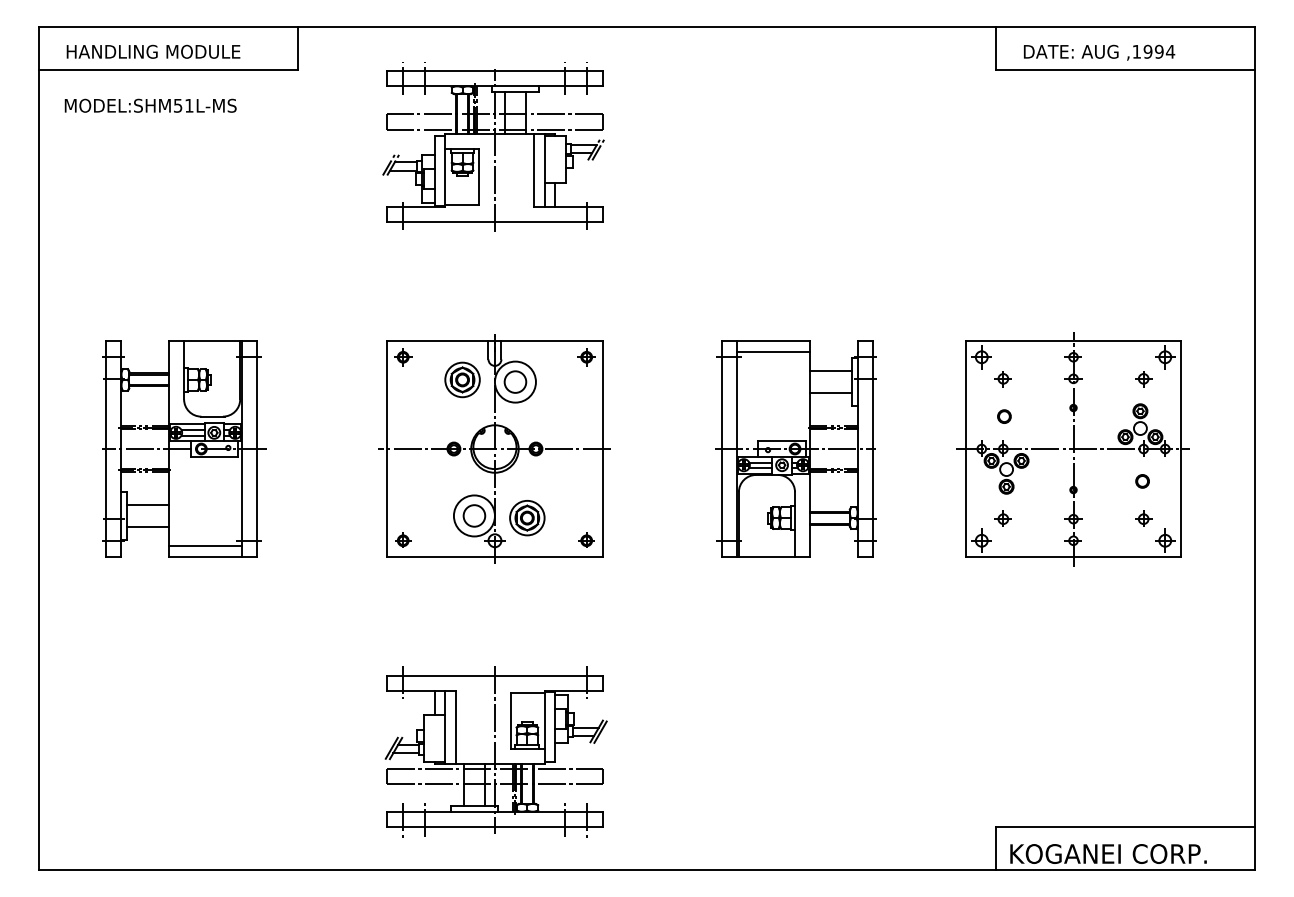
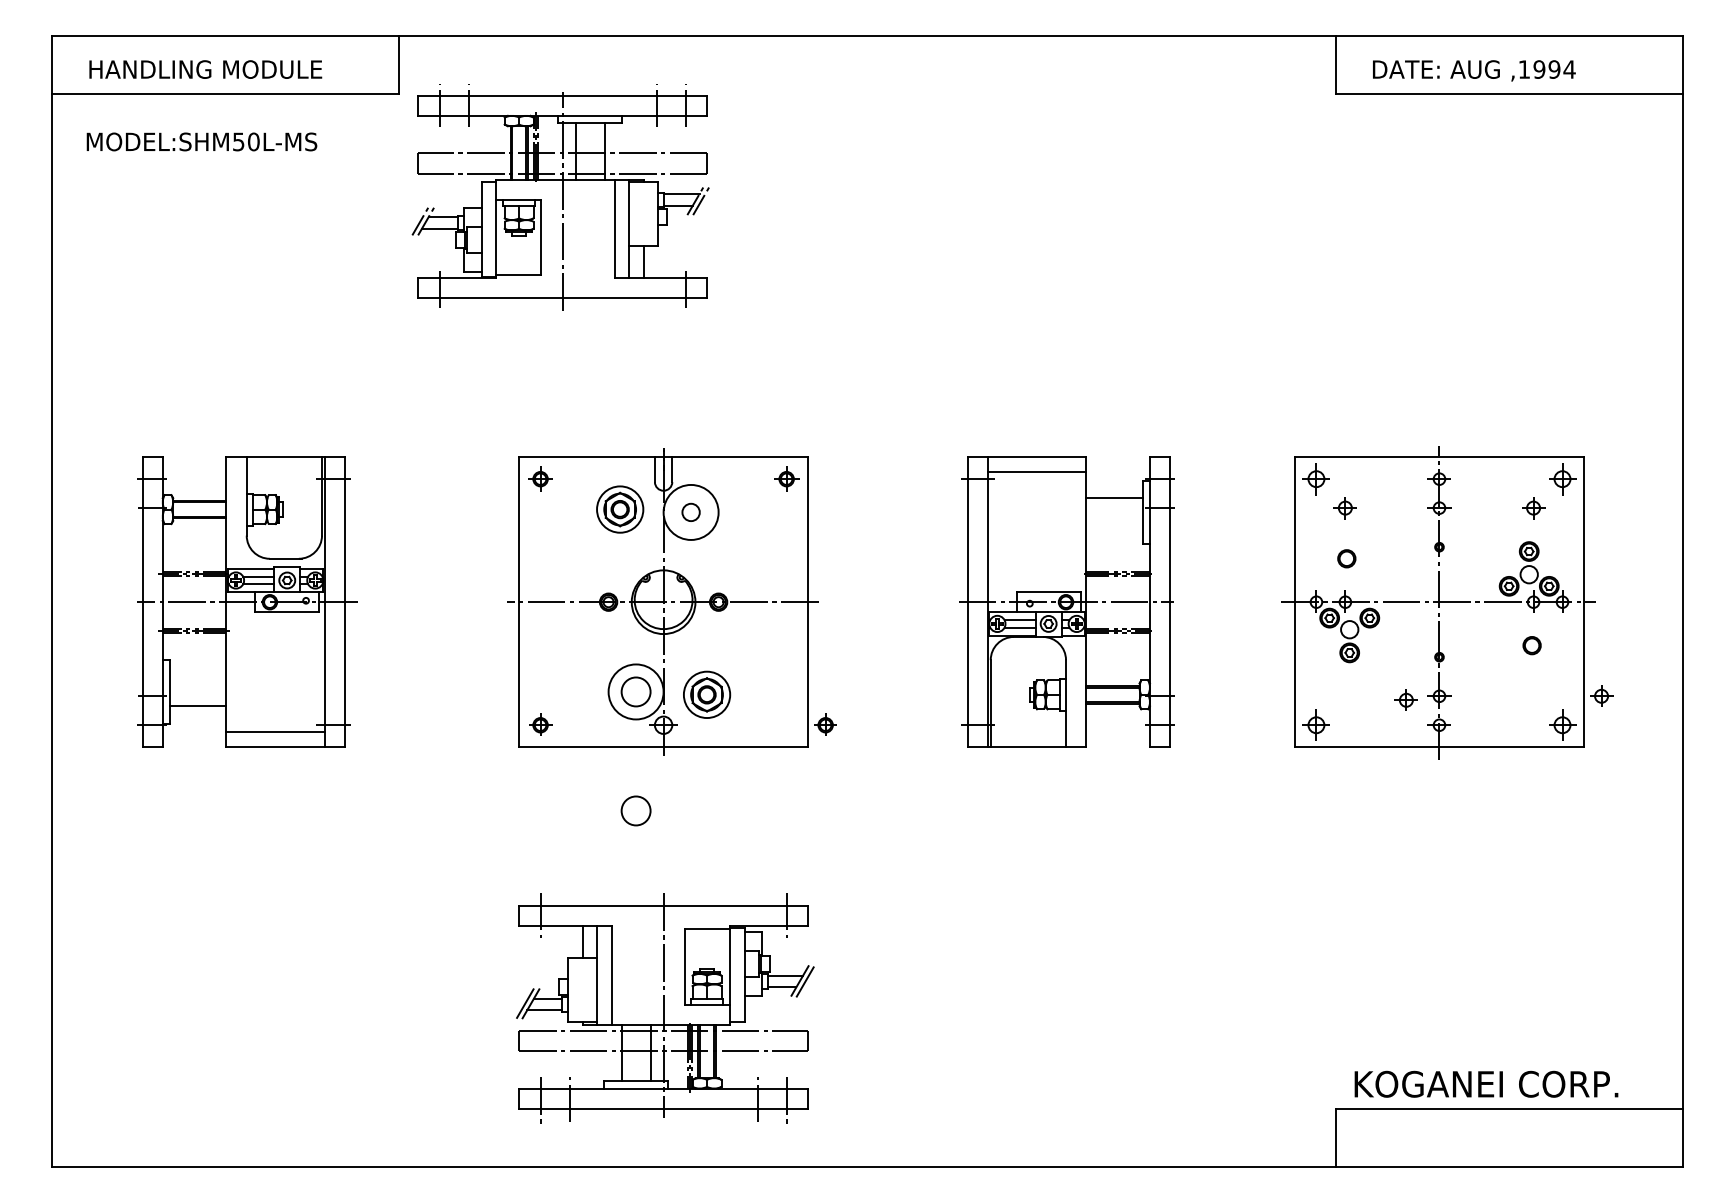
text: (189, 105) -> (253, 141), MODEL:SHM51L-MS -> MODEL:SHM50L-MS
part: (493, 147) -> (560, 197), moved
circle: (515, 382) -> (690, 512), size x0.6
line: (831, 392) -> (1114, 526), removed
line: (148, 505) -> (198, 677), removed
part: (1002, 518) -> (1405, 699), moved
part: (1143, 518) -> (1601, 695), moved
part: (586, 540) -> (825, 724), moved
circle: (473, 604) -> (635, 810), added
text: (1108, 853) -> (1486, 1083), moved

